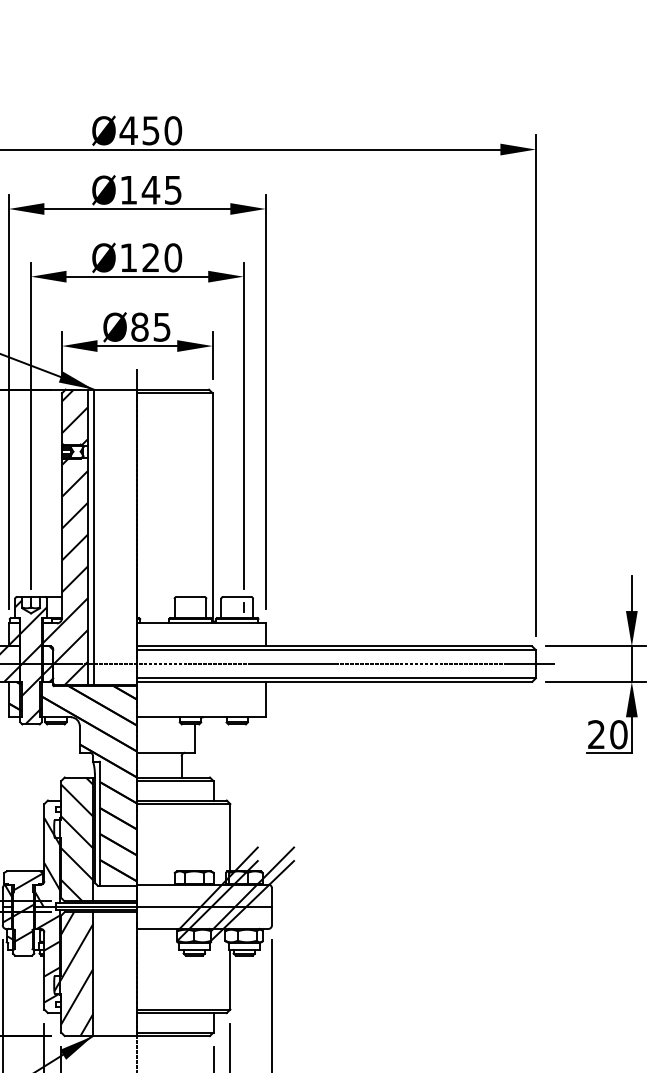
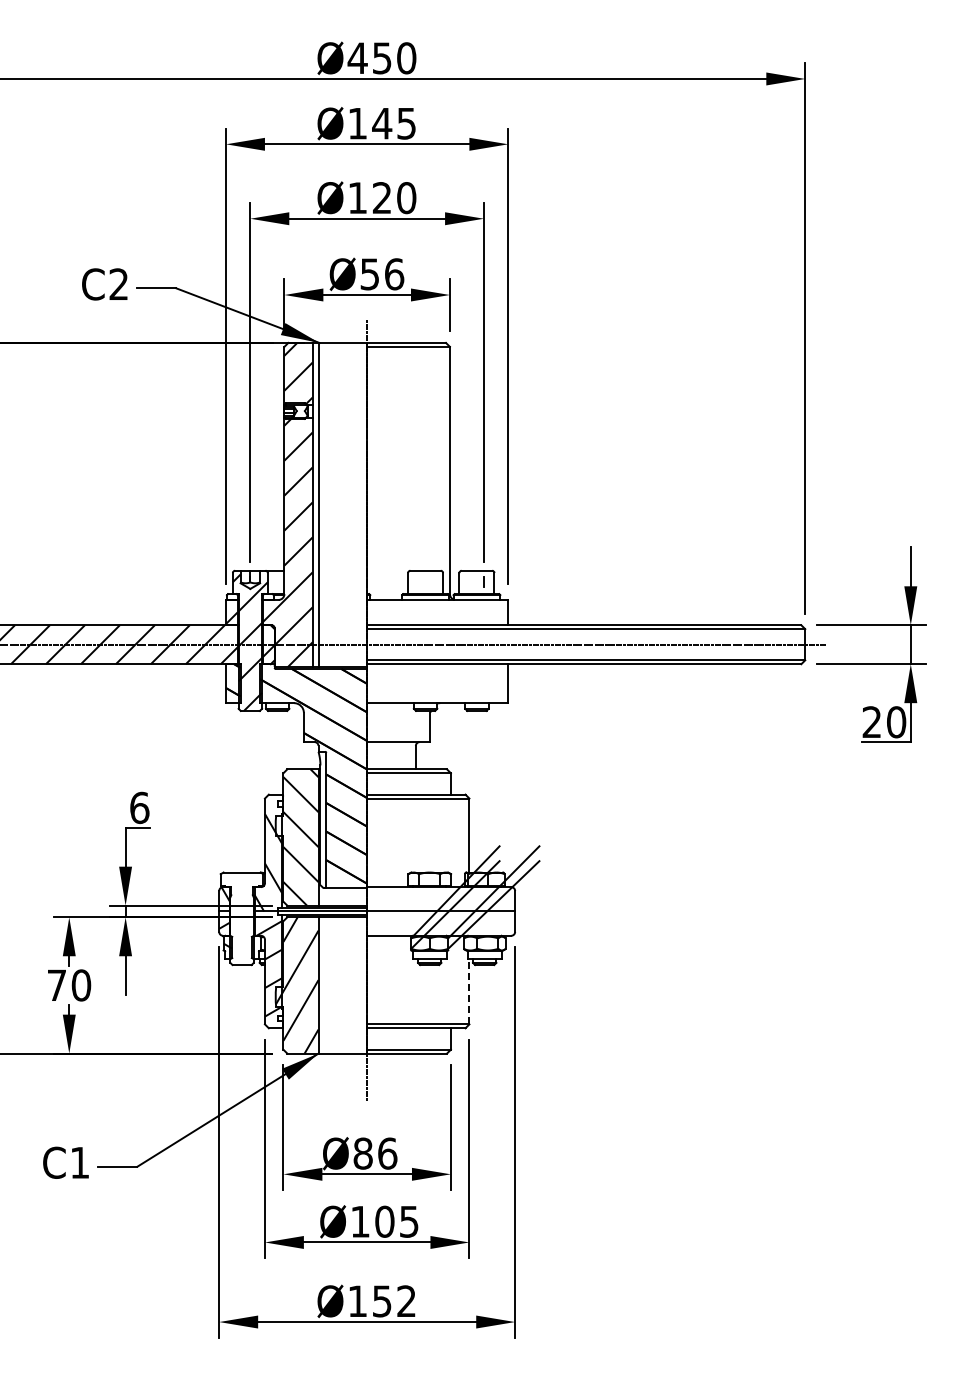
text: (151, 327) -> (382, 274), Ø85 -> Ø56
hatch: (27, 907) -> (246, 912), removed
line: (230, 979) -> (469, 991), solid -> dashed

